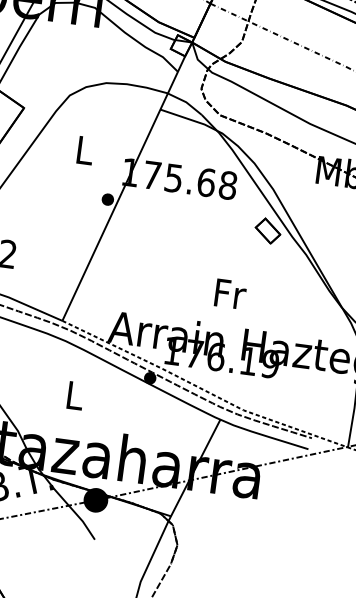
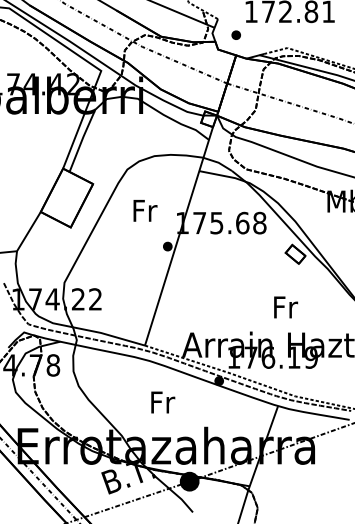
text: (85, 150) -> (145, 210), L -> Fr
text: (231, 294) -> (286, 307), moved
text: (76, 395) -> (163, 402), L -> Fr

